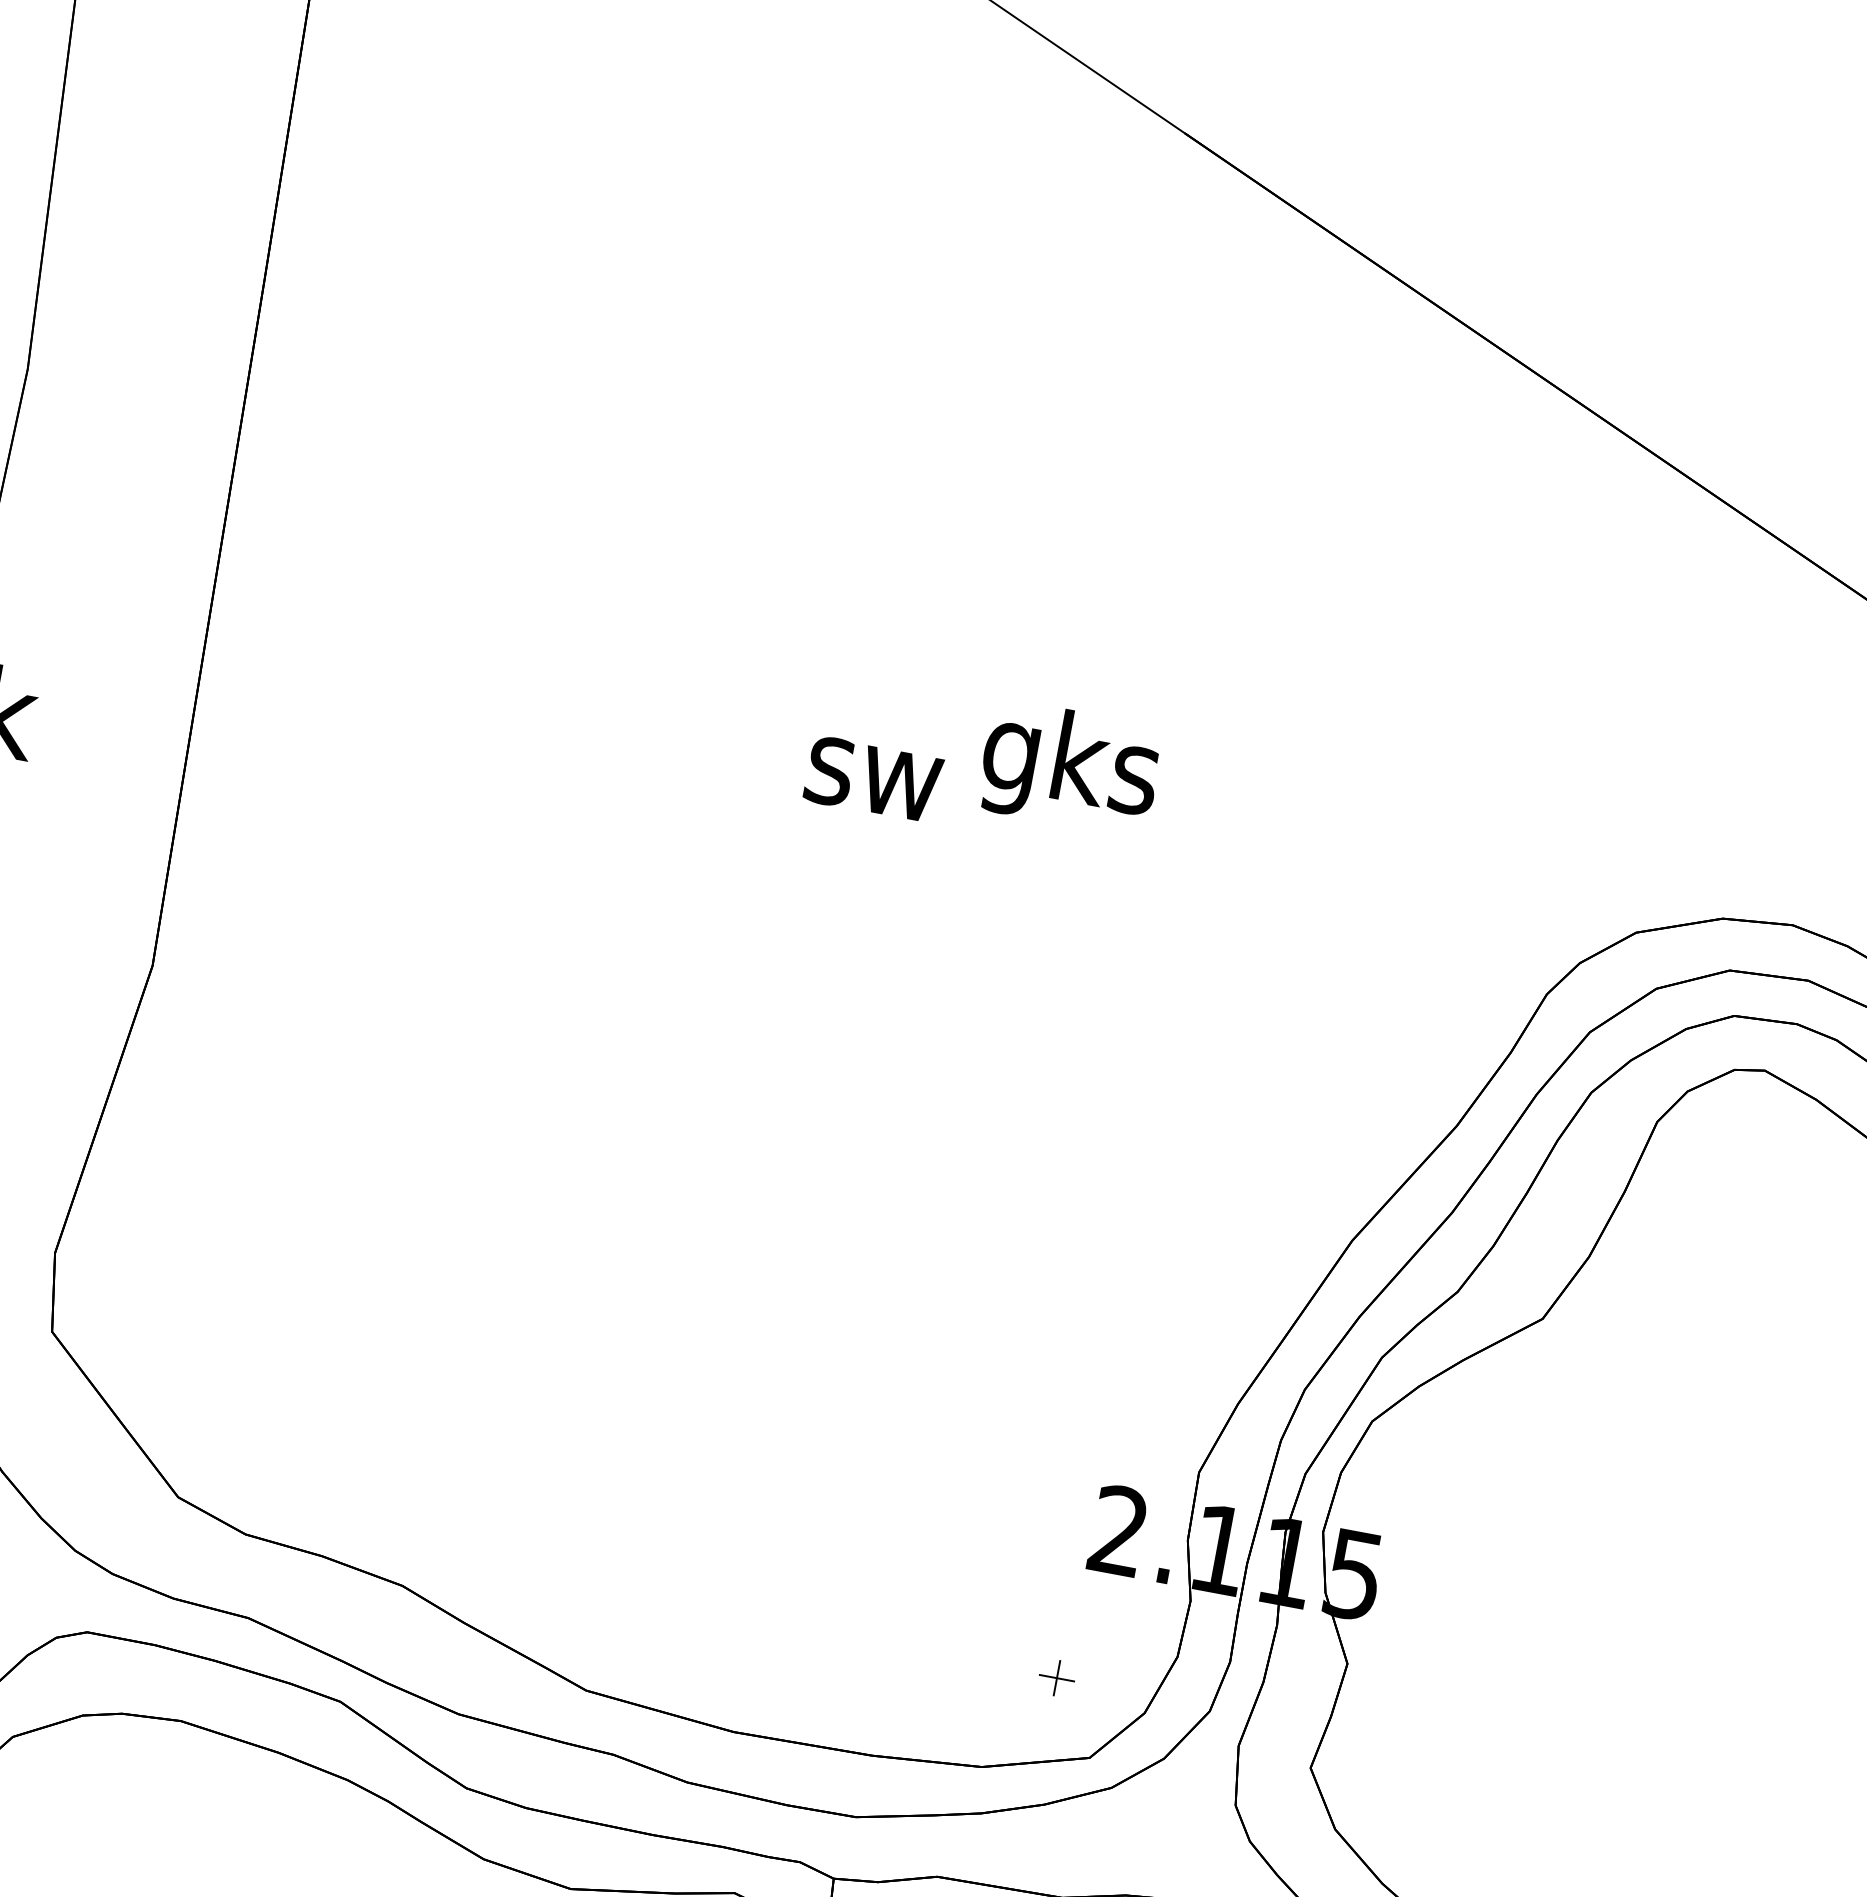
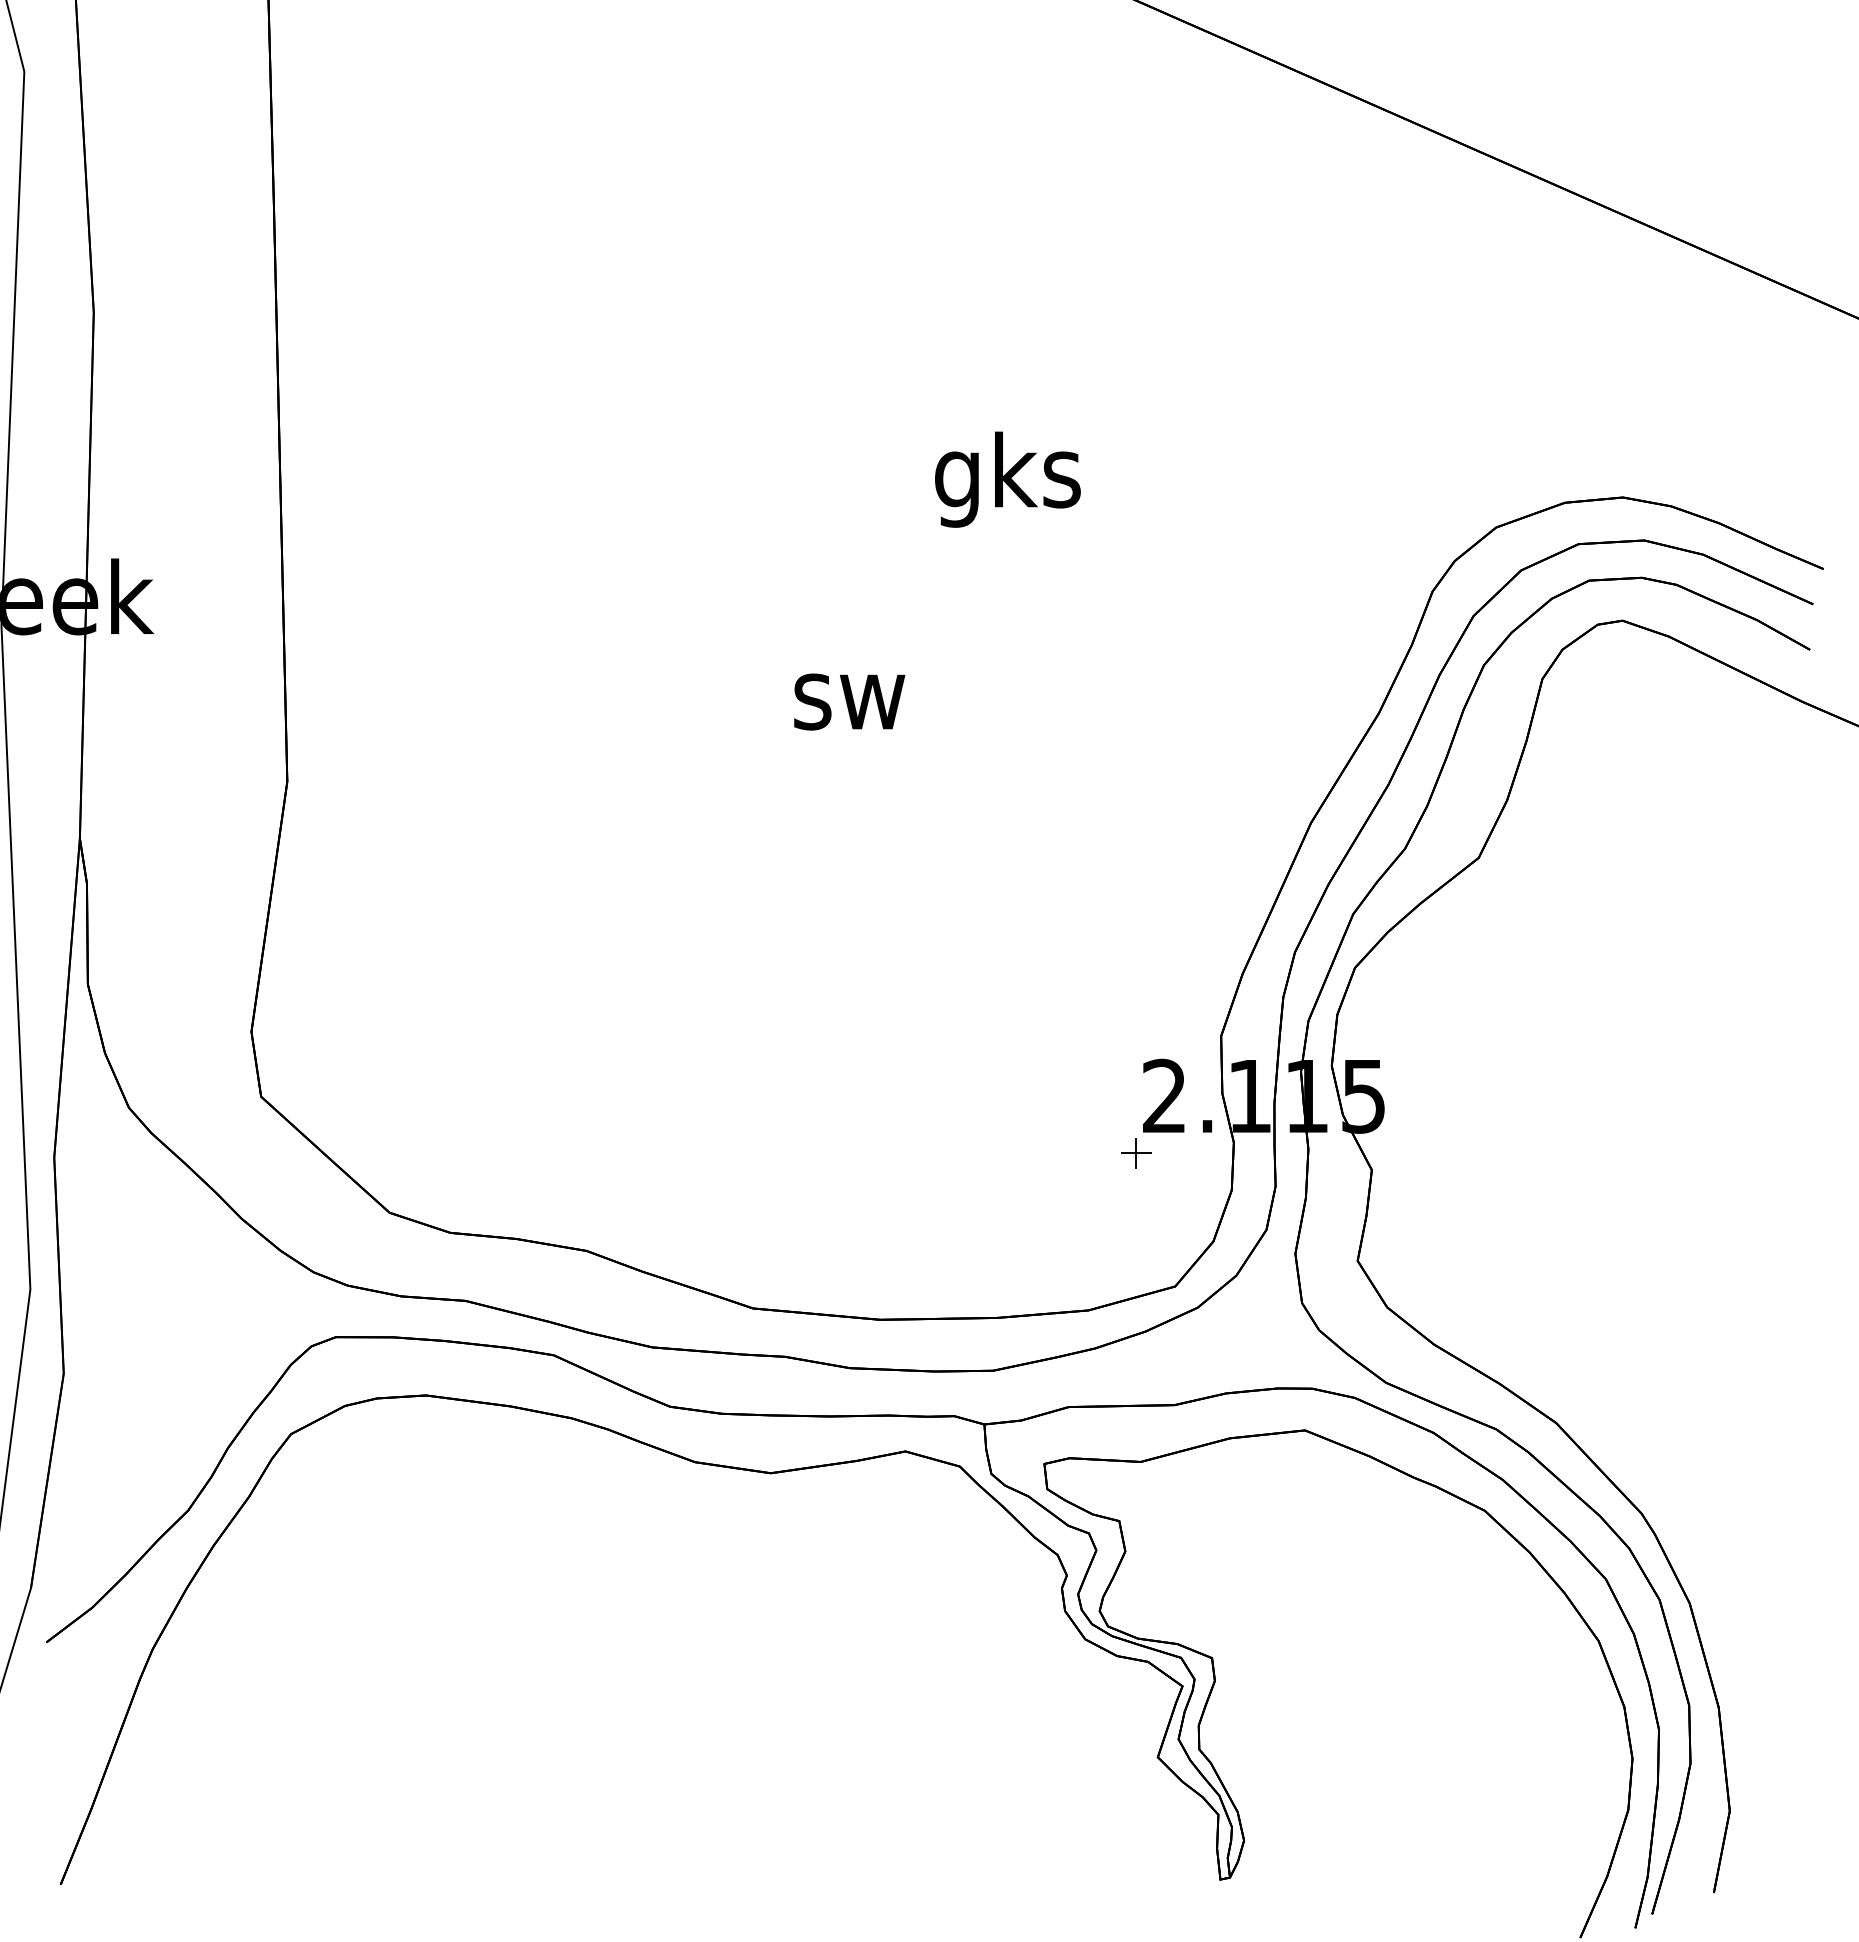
text: (873, 778) -> (849, 701), moved
part: (1057, 1678) -> (1136, 1153), moved

